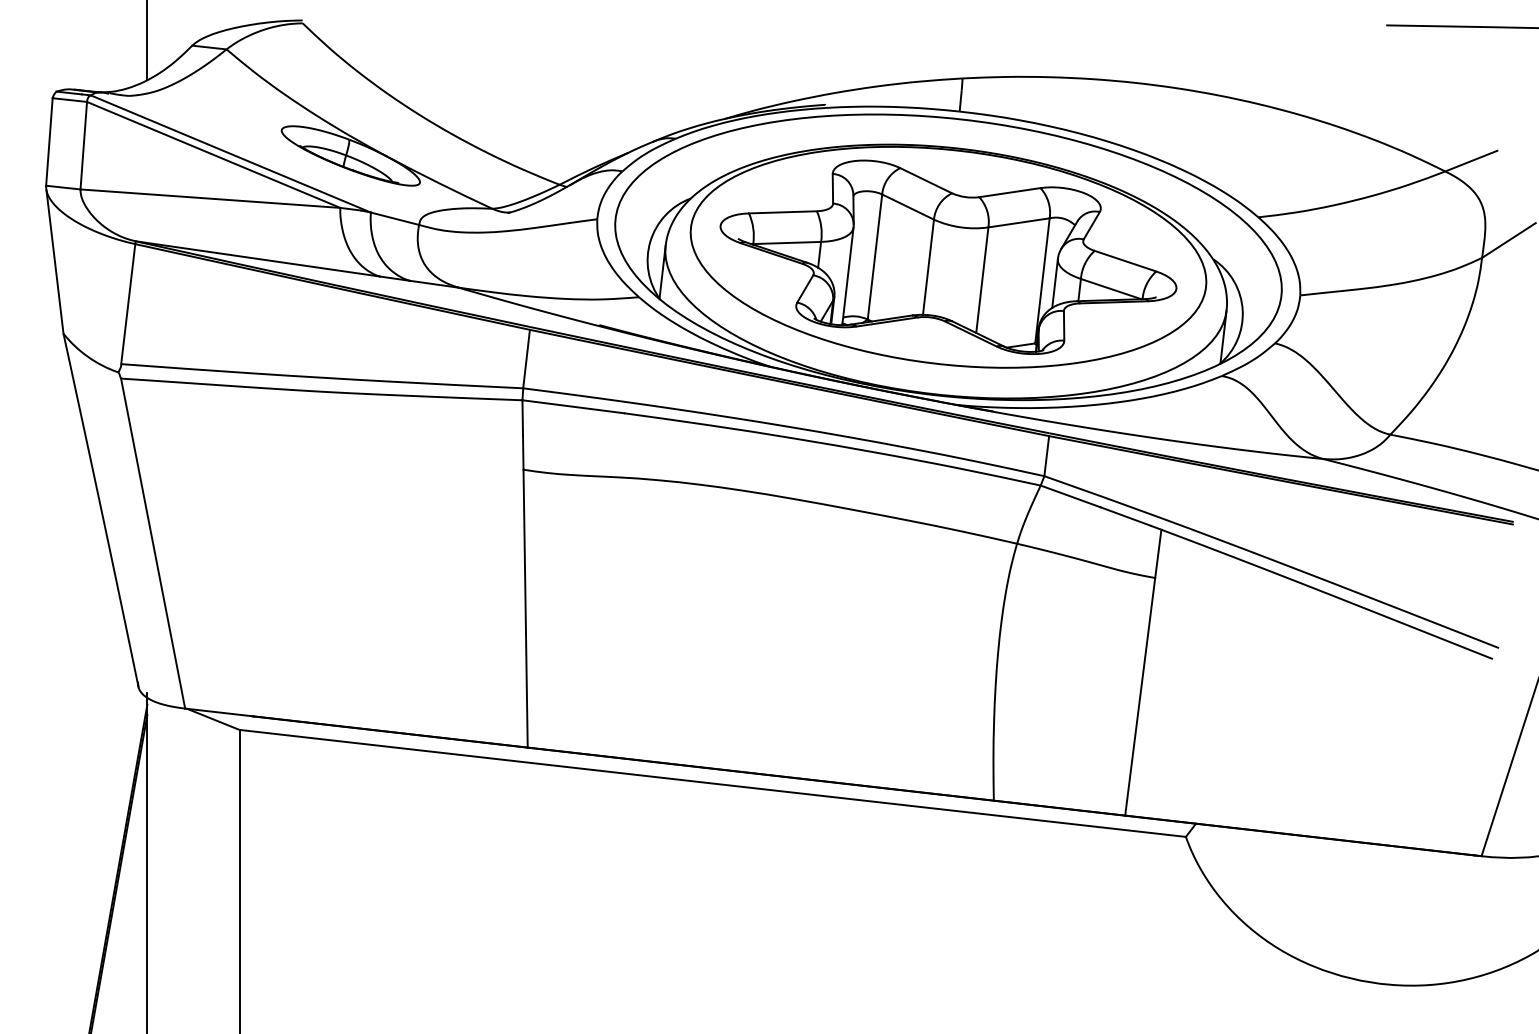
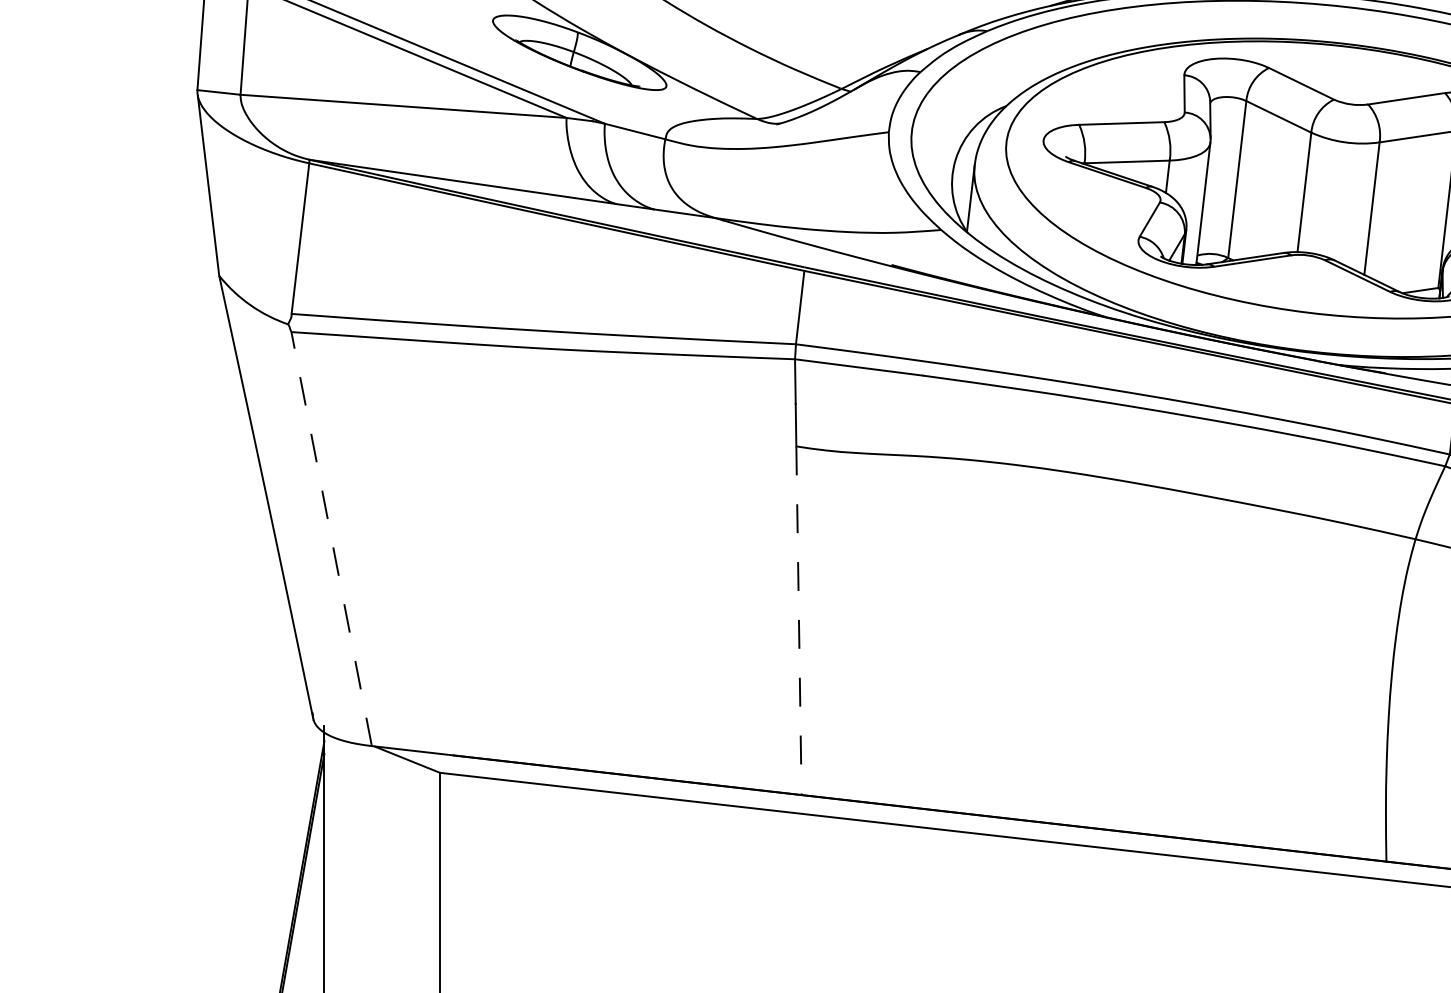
line: (153, 543) -> (332, 538), solid -> dashed
line: (525, 608) -> (798, 620), solid -> dashed

